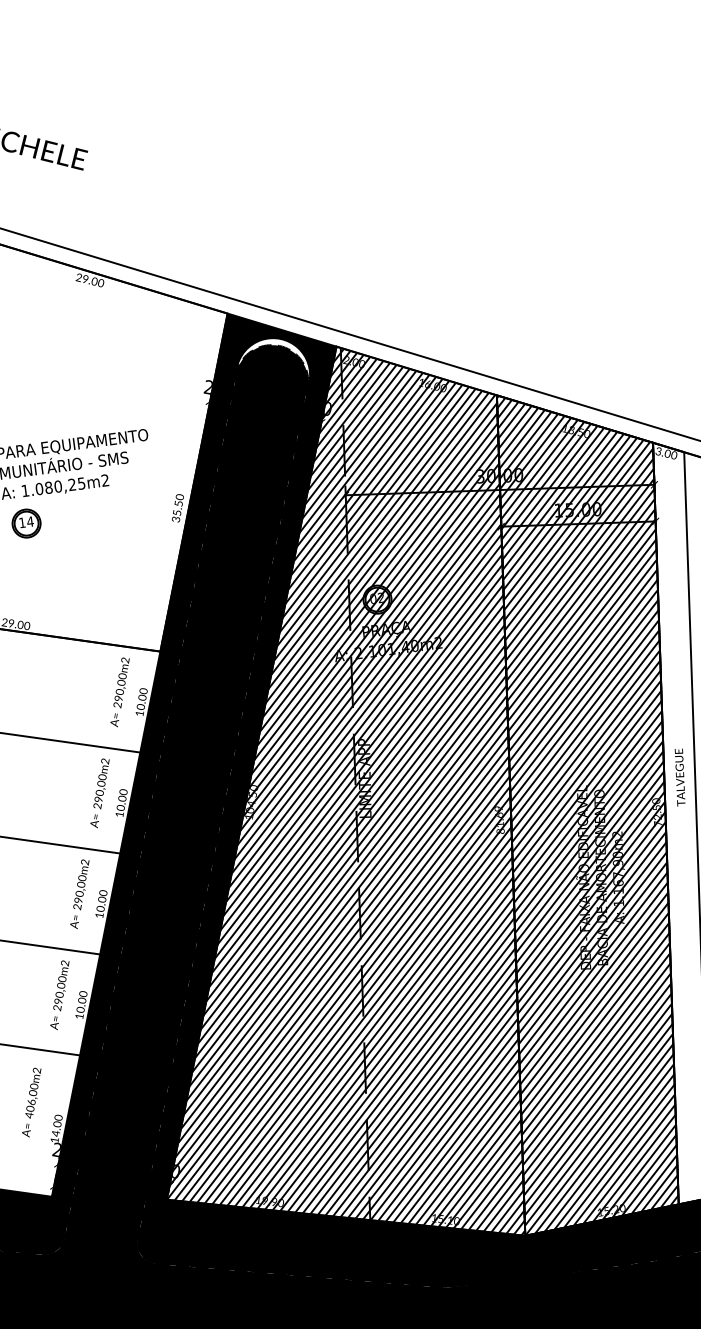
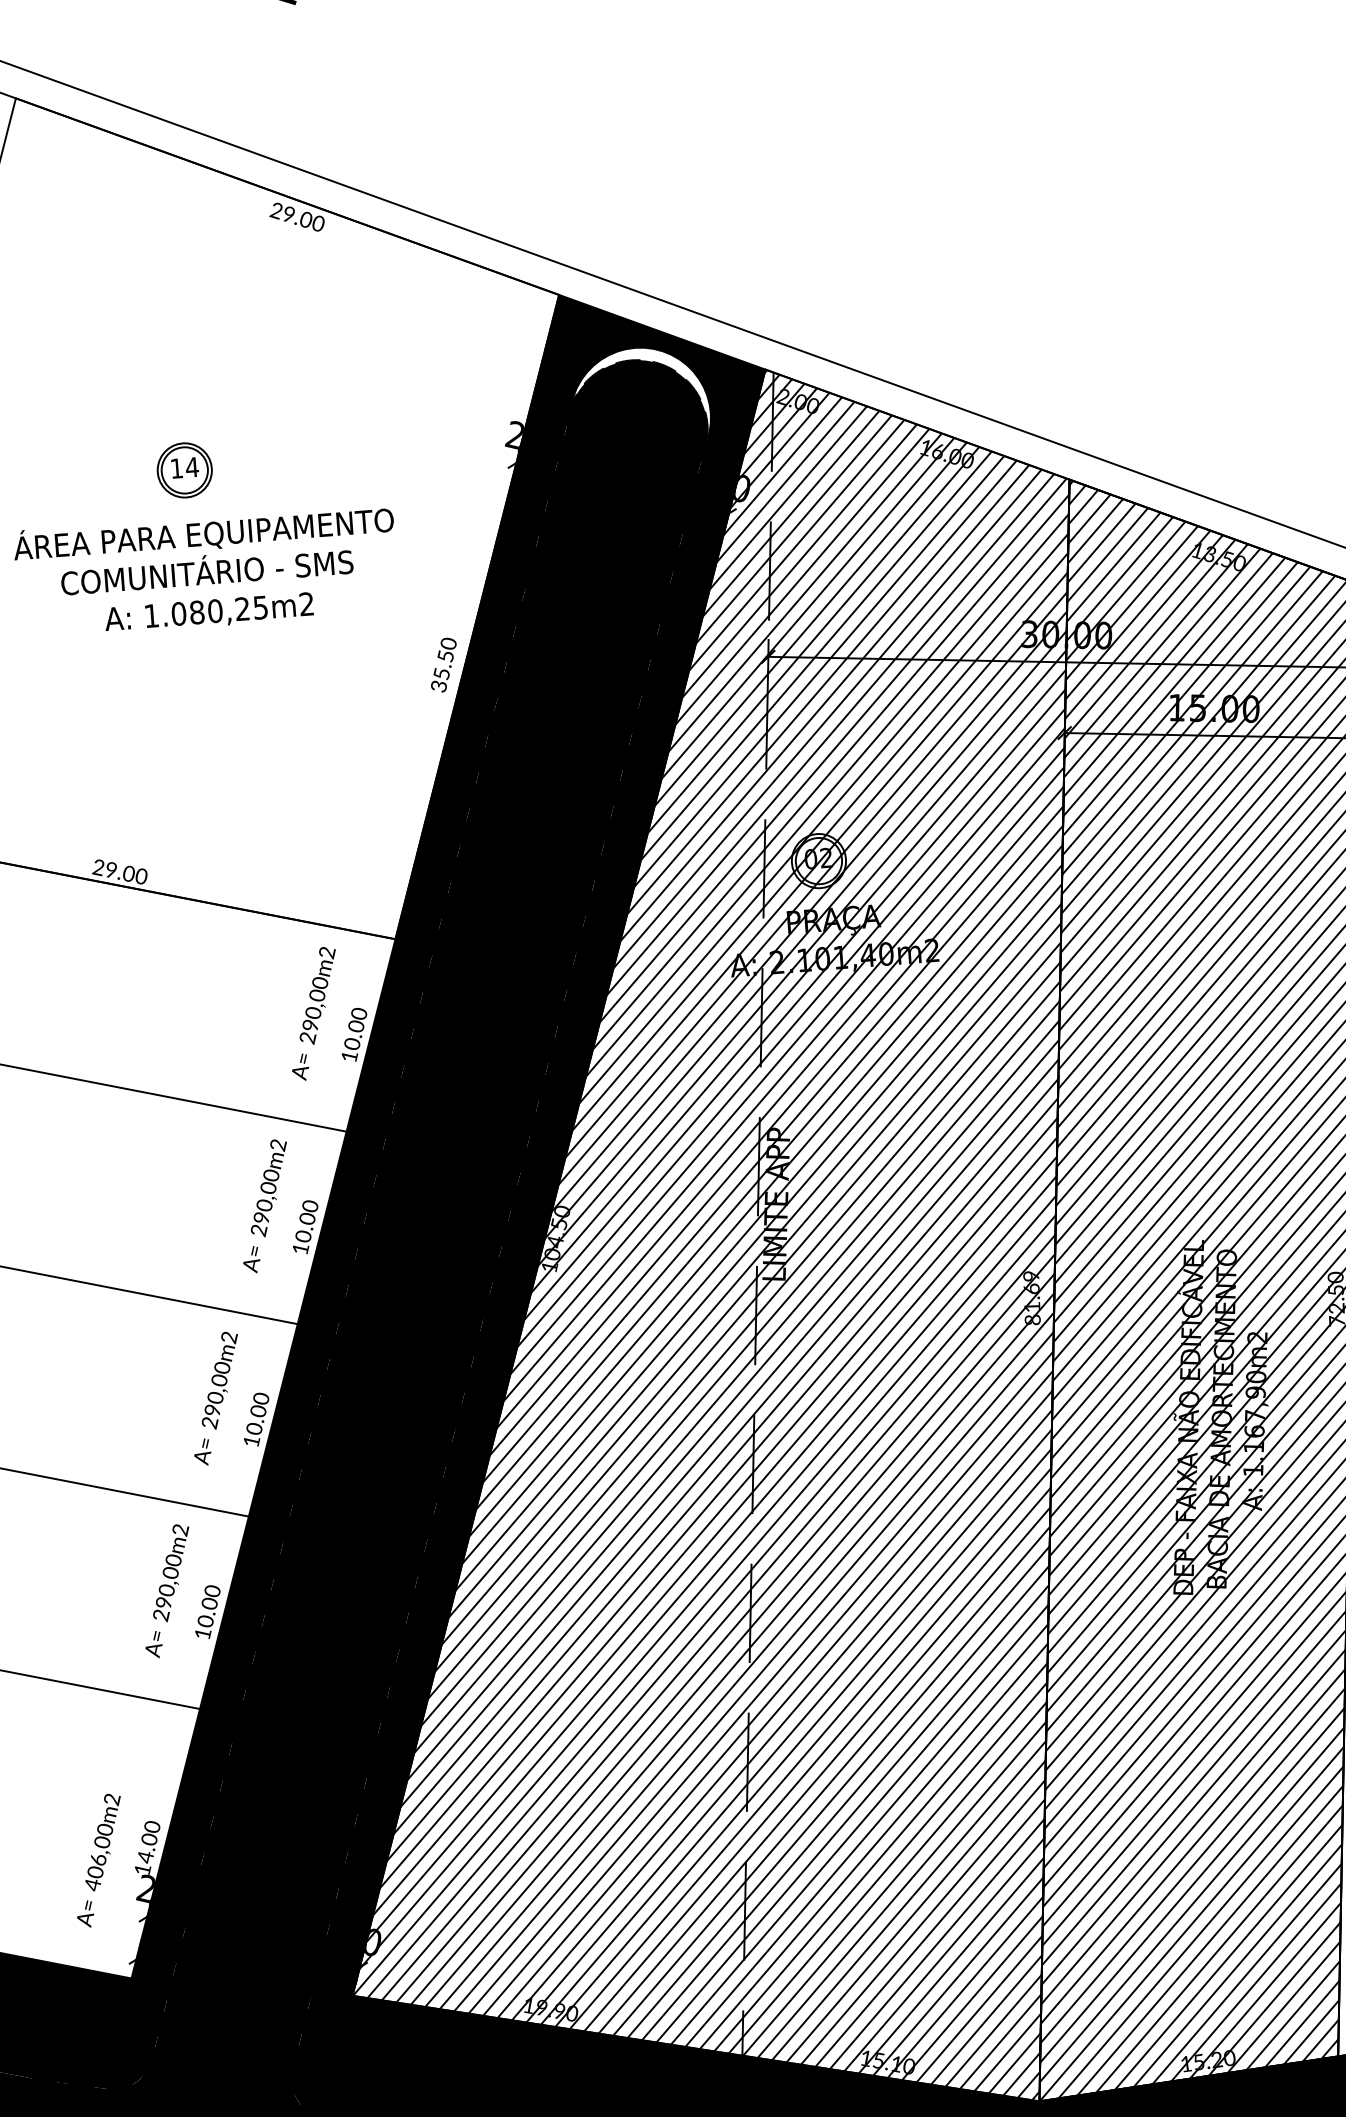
part: (26, 523) -> (184, 470), moved
text: (31, 1102) -> (98, 1860), moved

